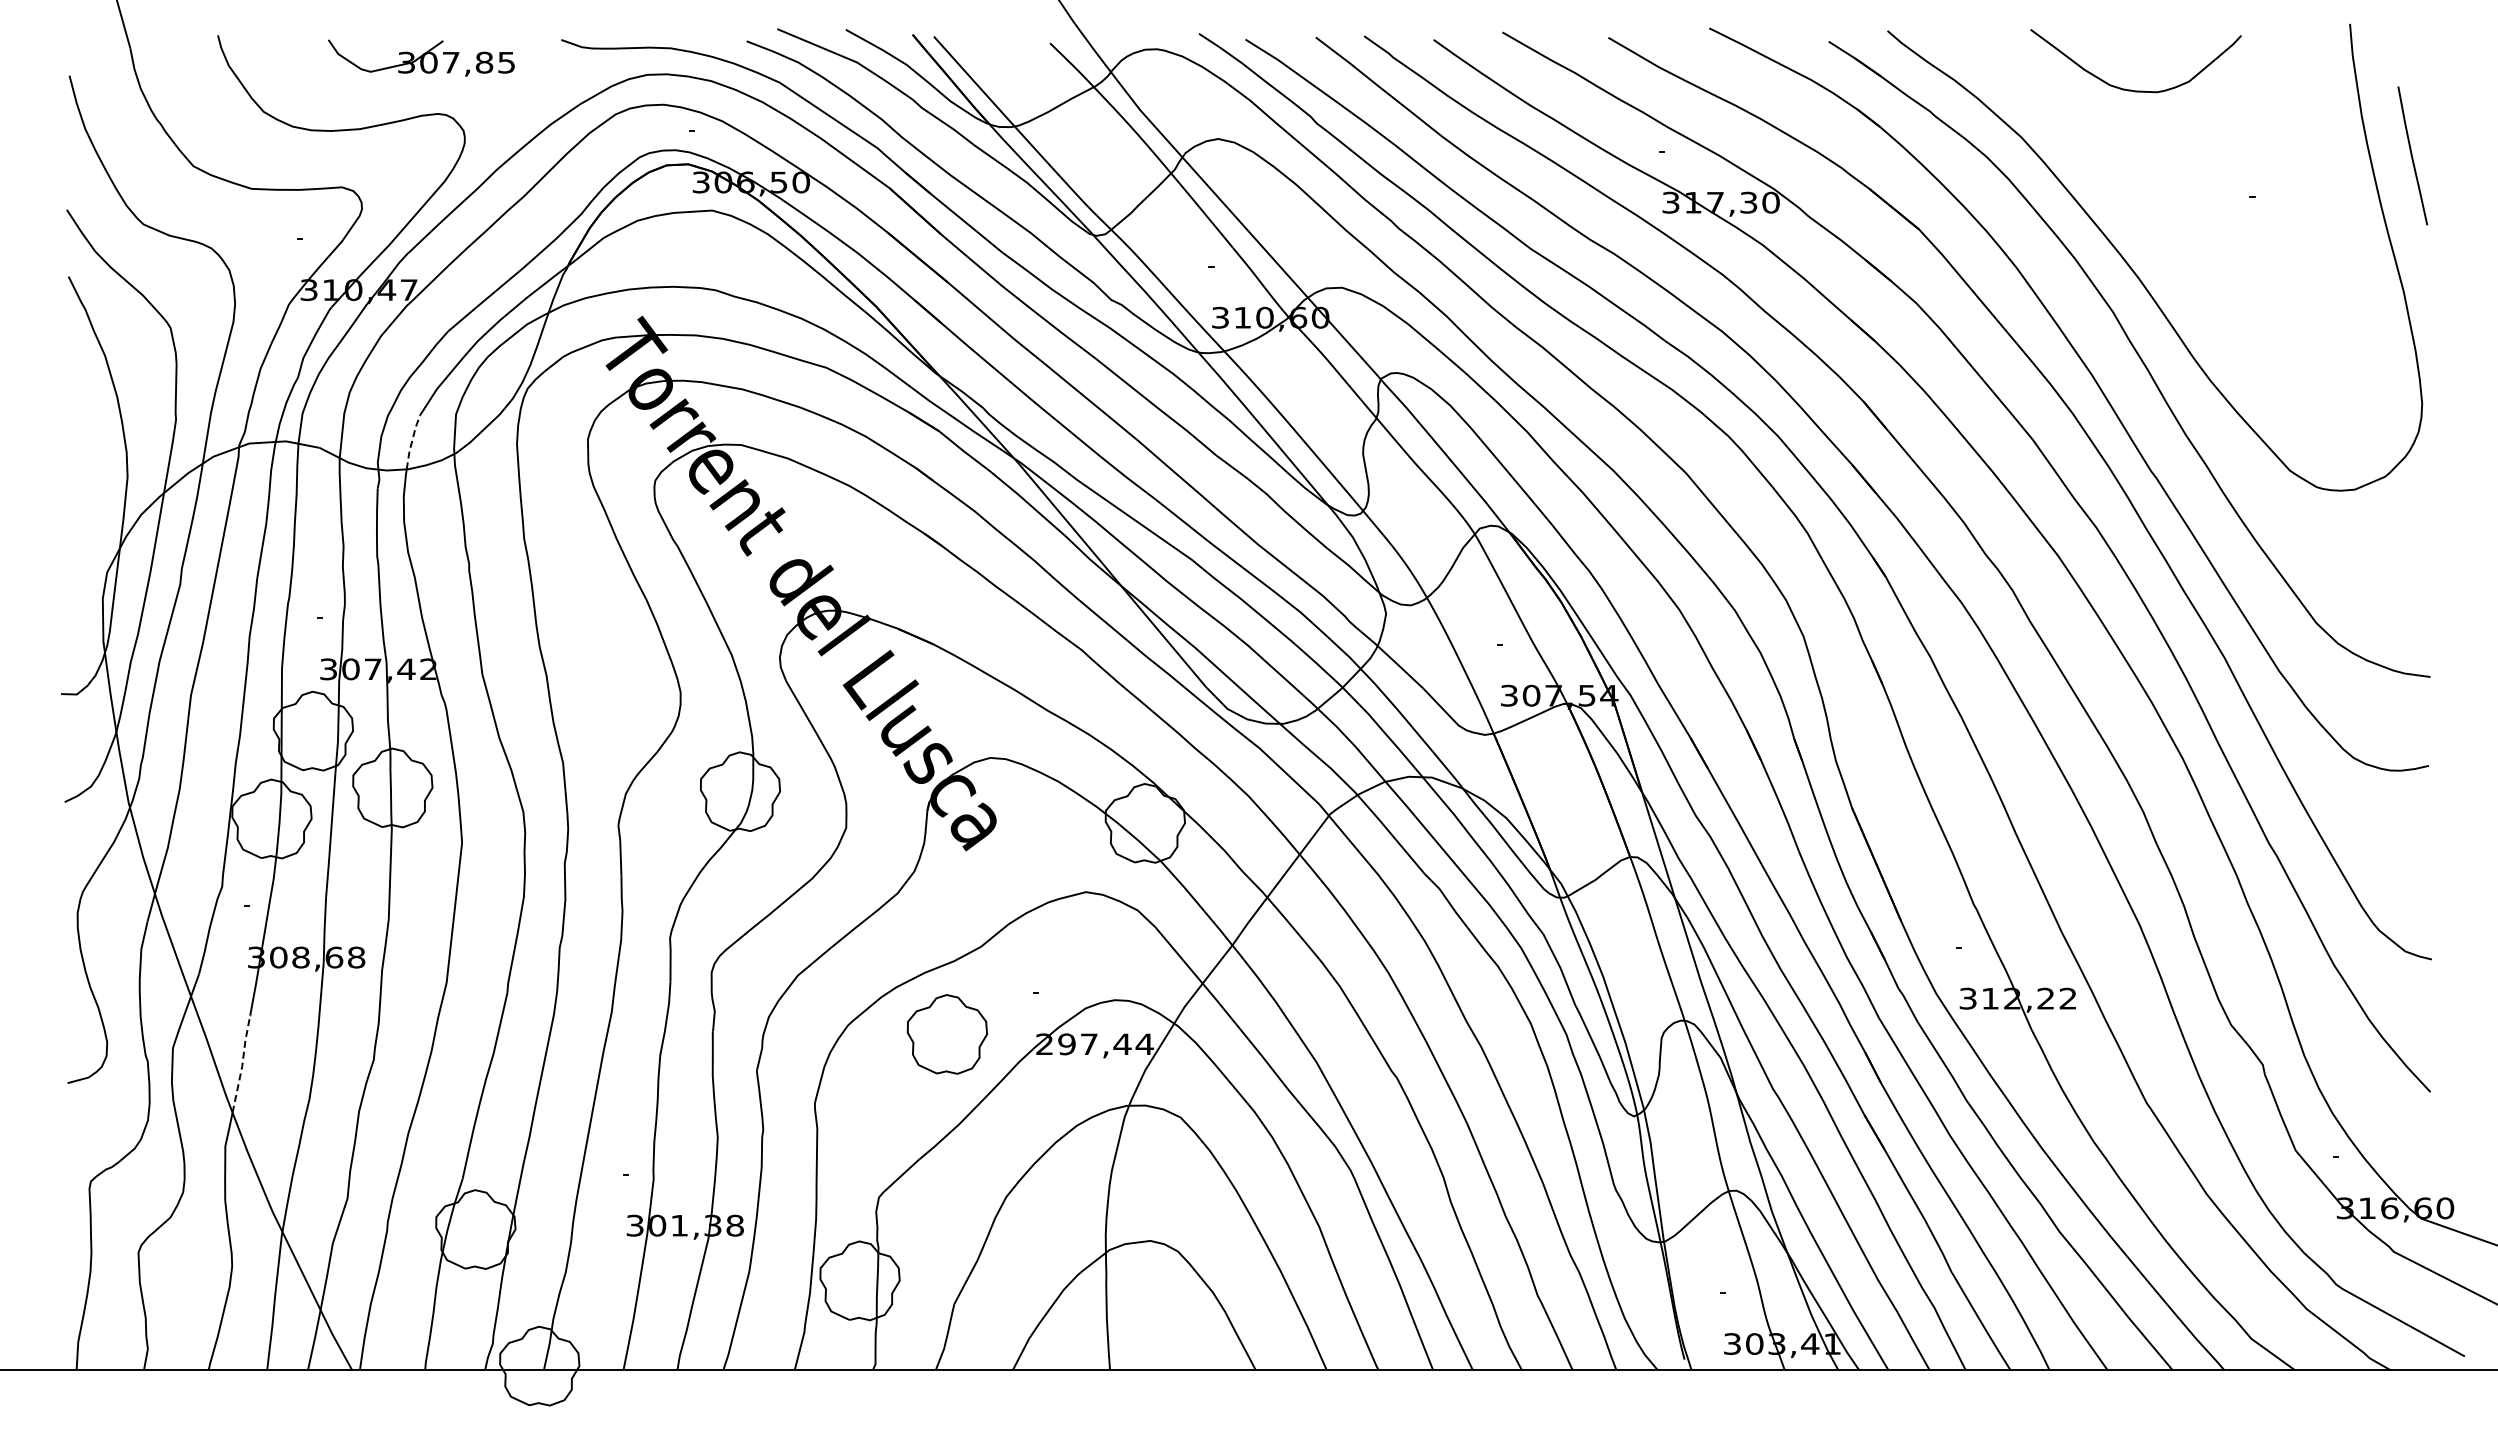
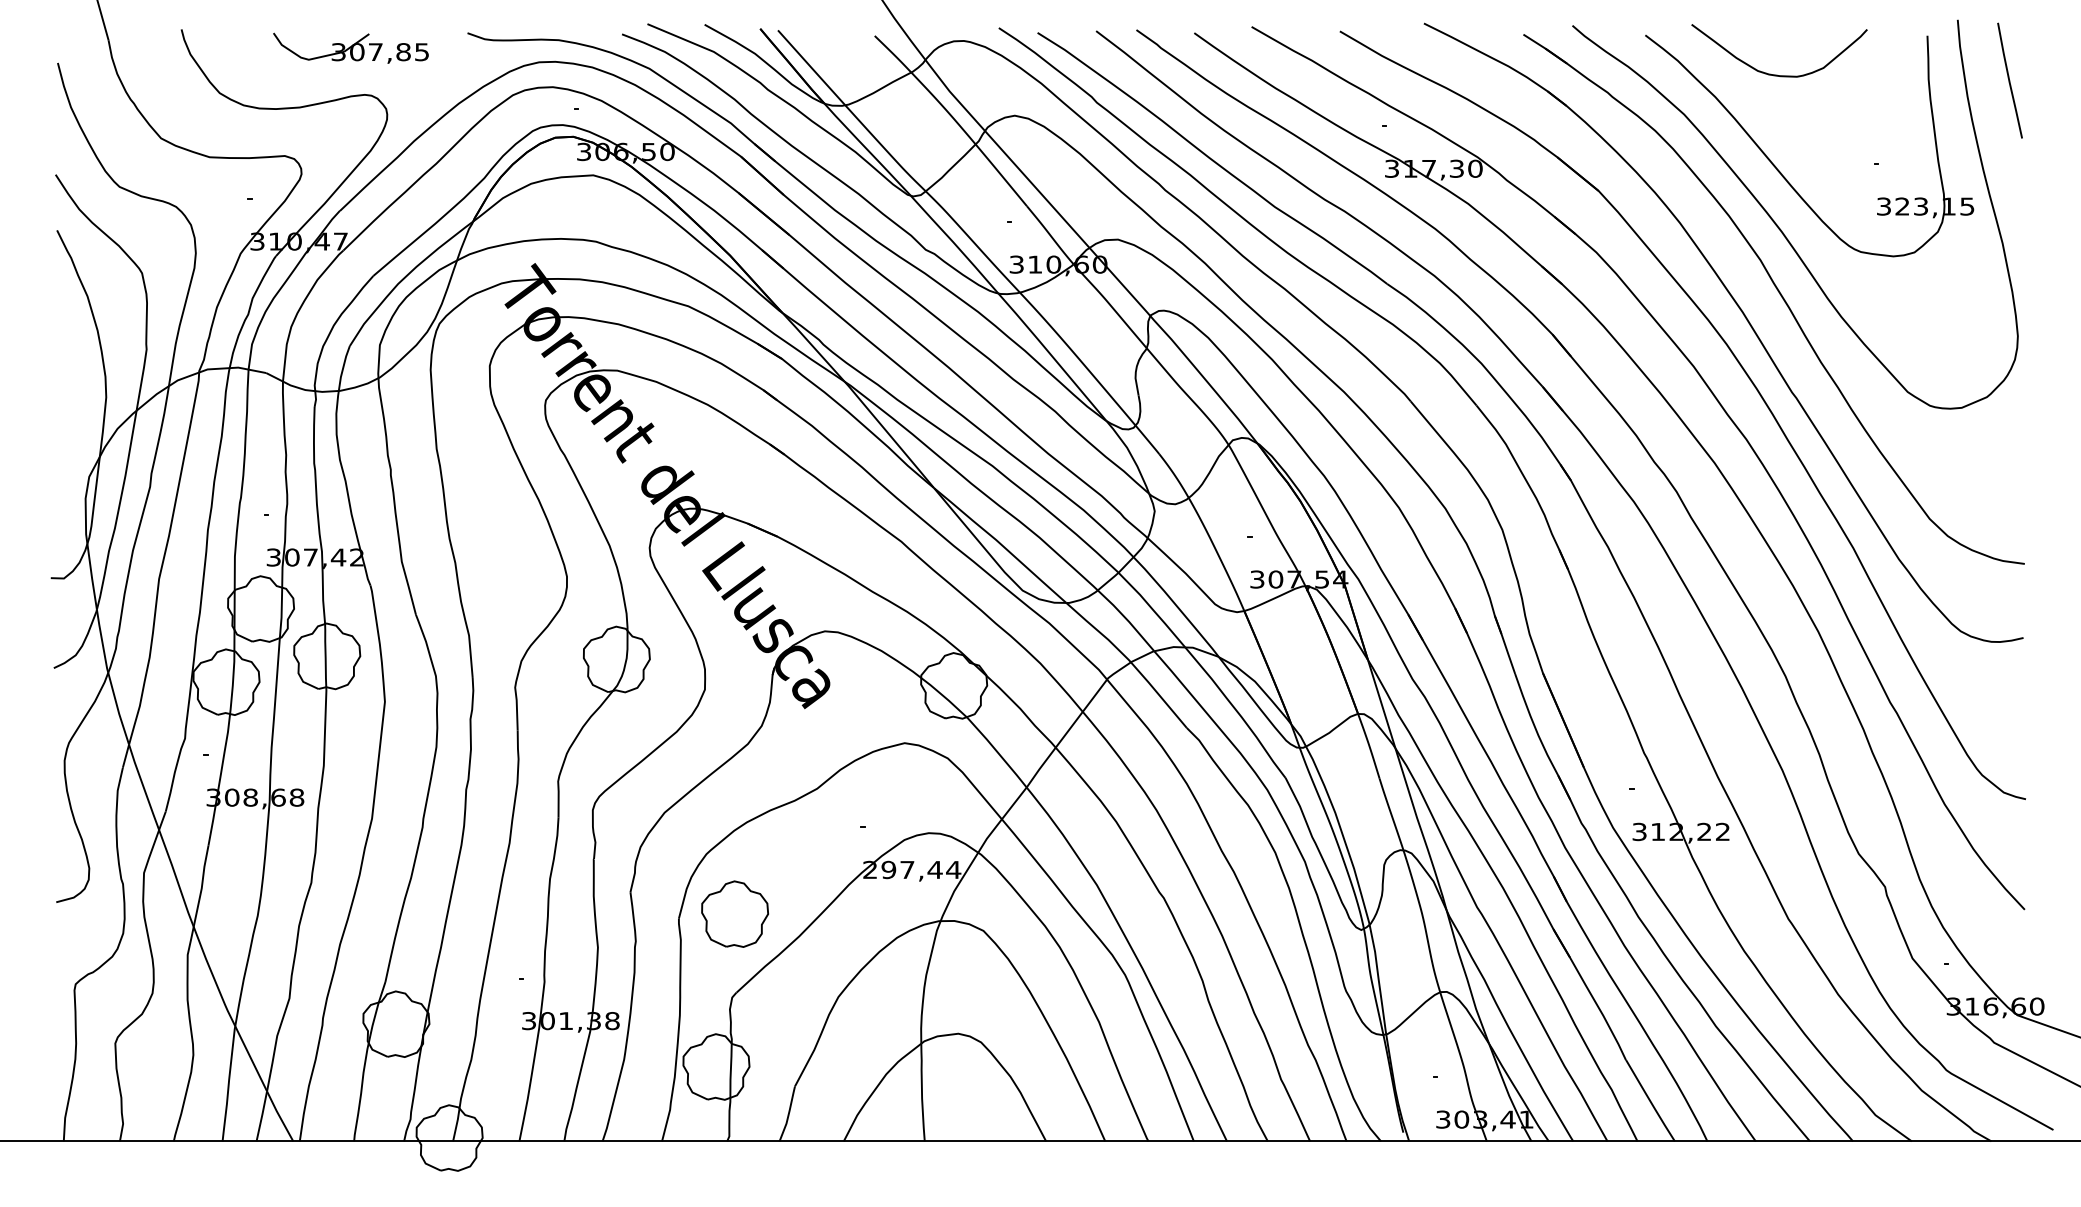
line: (2412, 155) -> (2009, 80), moved
part: (2138, 207) -> (1781, 172), added
line: (412, 441) -> (343, 367), dashed -> solid
part: (946, 1034) -> (734, 914), moved
line: (242, 1063) -> (201, 885), dashed -> solid

